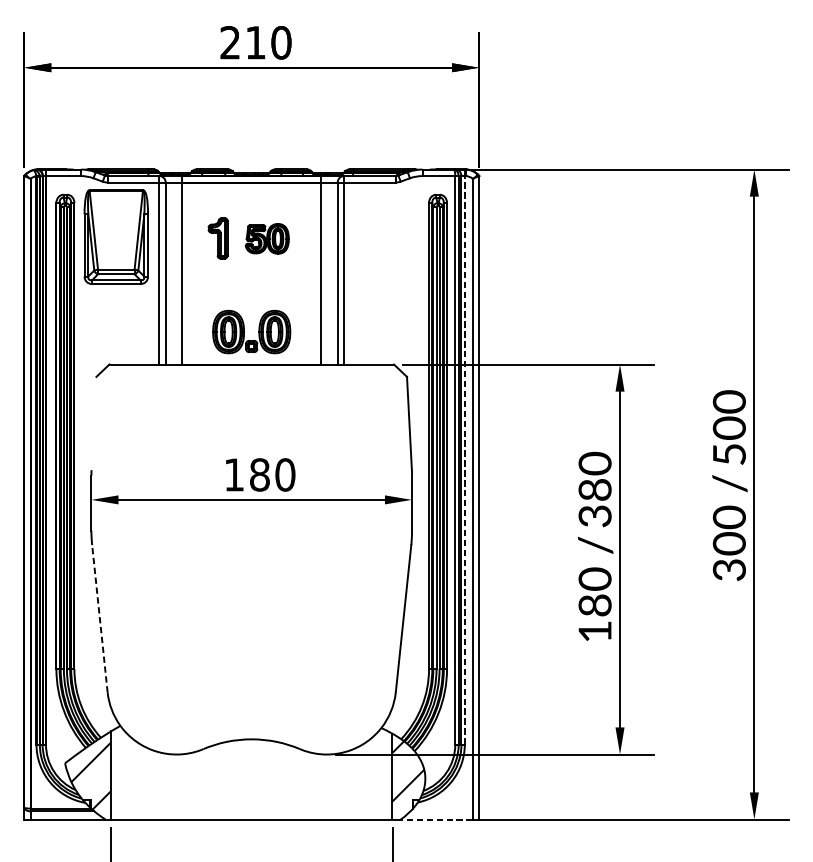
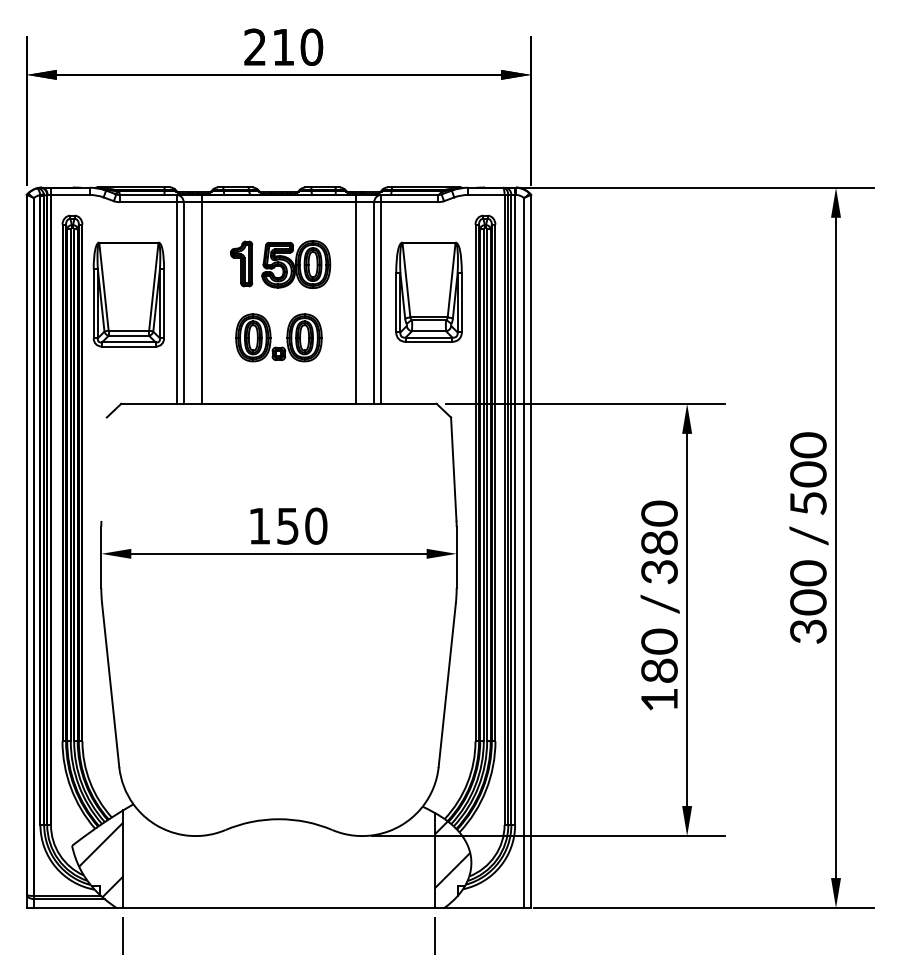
part: (115, 237) -> (128, 294), moved
part: (267, 238) -> (296, 264), size x1.43
part: (386, 263) -> (428, 291), added
part: (244, 331) -> (271, 337), moved
line: (465, 459) -> (515, 509), dashed -> solid
text: (260, 474) -> (288, 525), 180 -> 150
line: (99, 618) -> (110, 685), dashed -> solid
line: (437, 819) -> (484, 908), dashed -> solid

